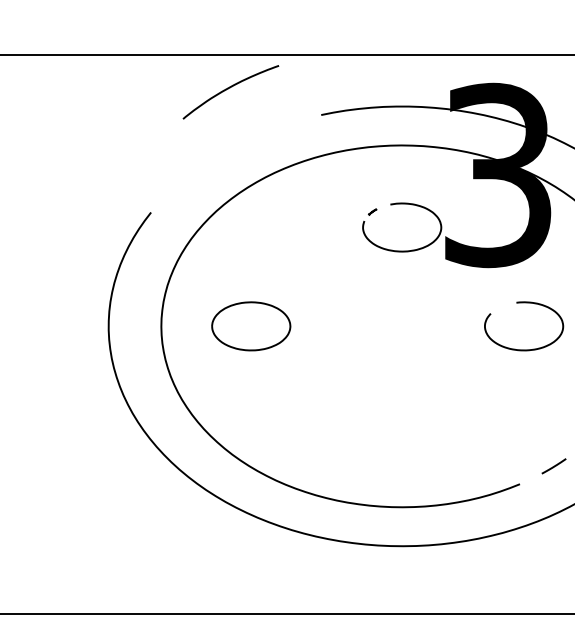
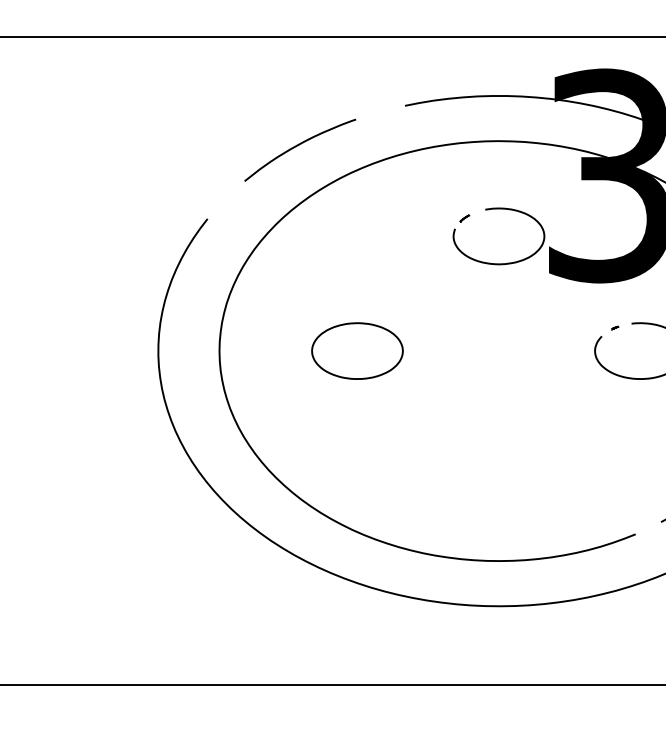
curve: (228, 89) -> (297, 146), moved
curve: (501, 306) -> (614, 328), added
part: (251, 326) -> (357, 351), moved

